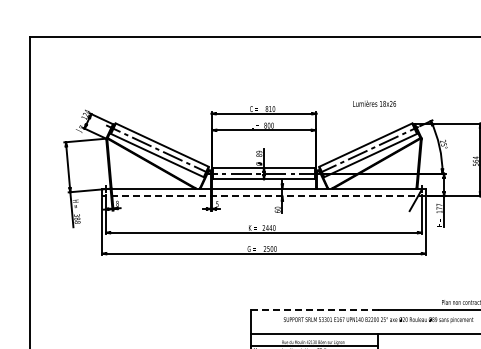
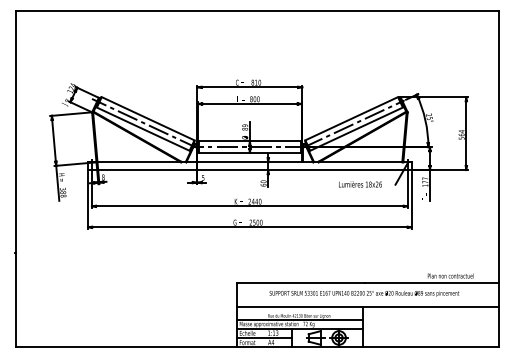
text: (374, 103) -> (360, 184), moved
line: (263, 196) -> (249, 170), dashed -> solid
line: (314, 309) -> (300, 283), dashed -> solid

